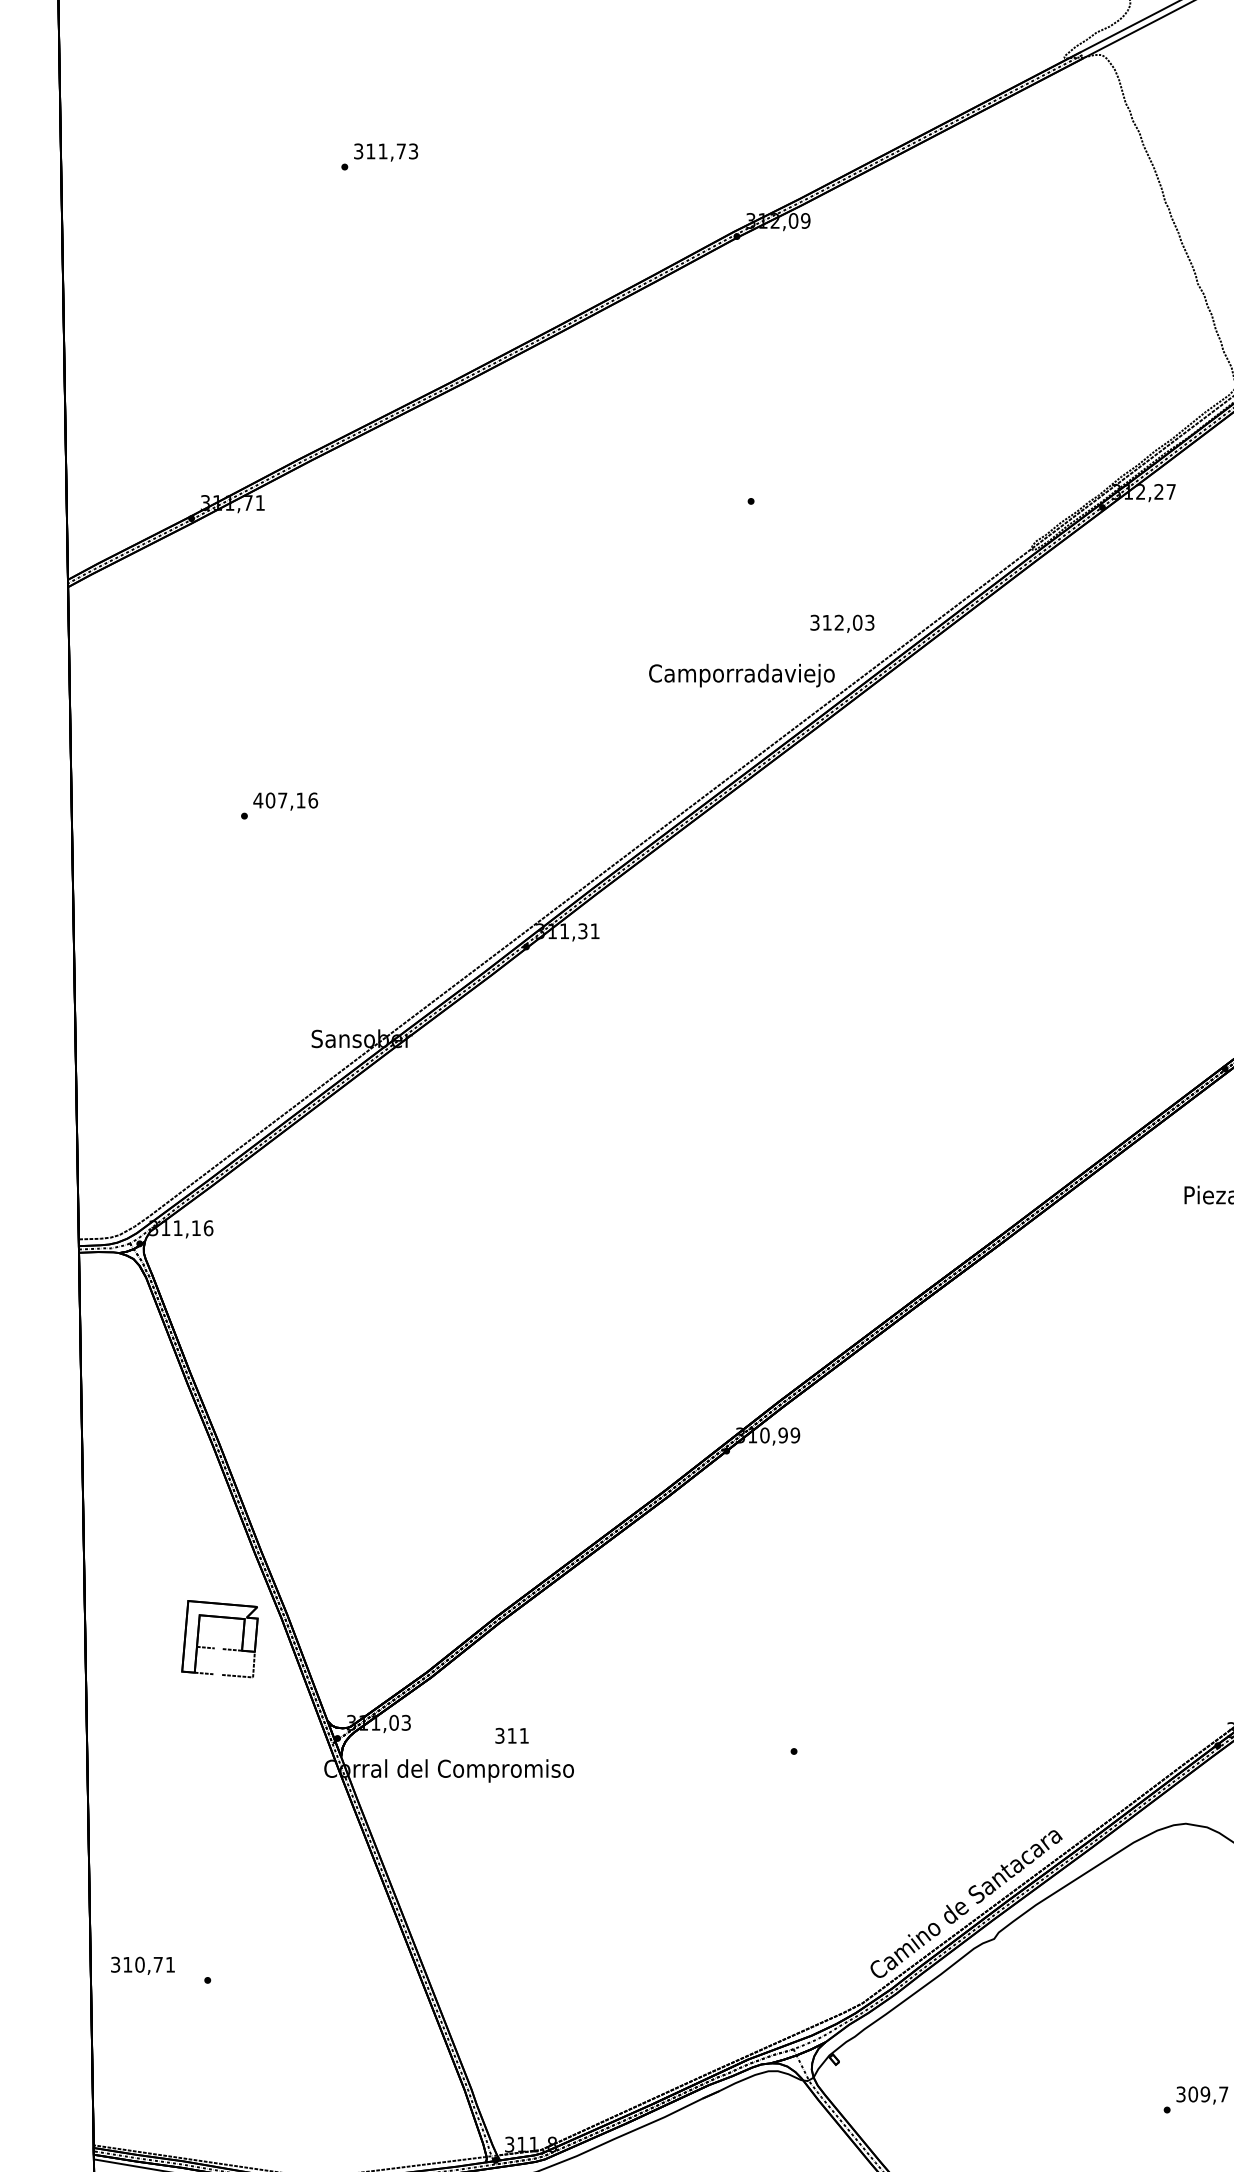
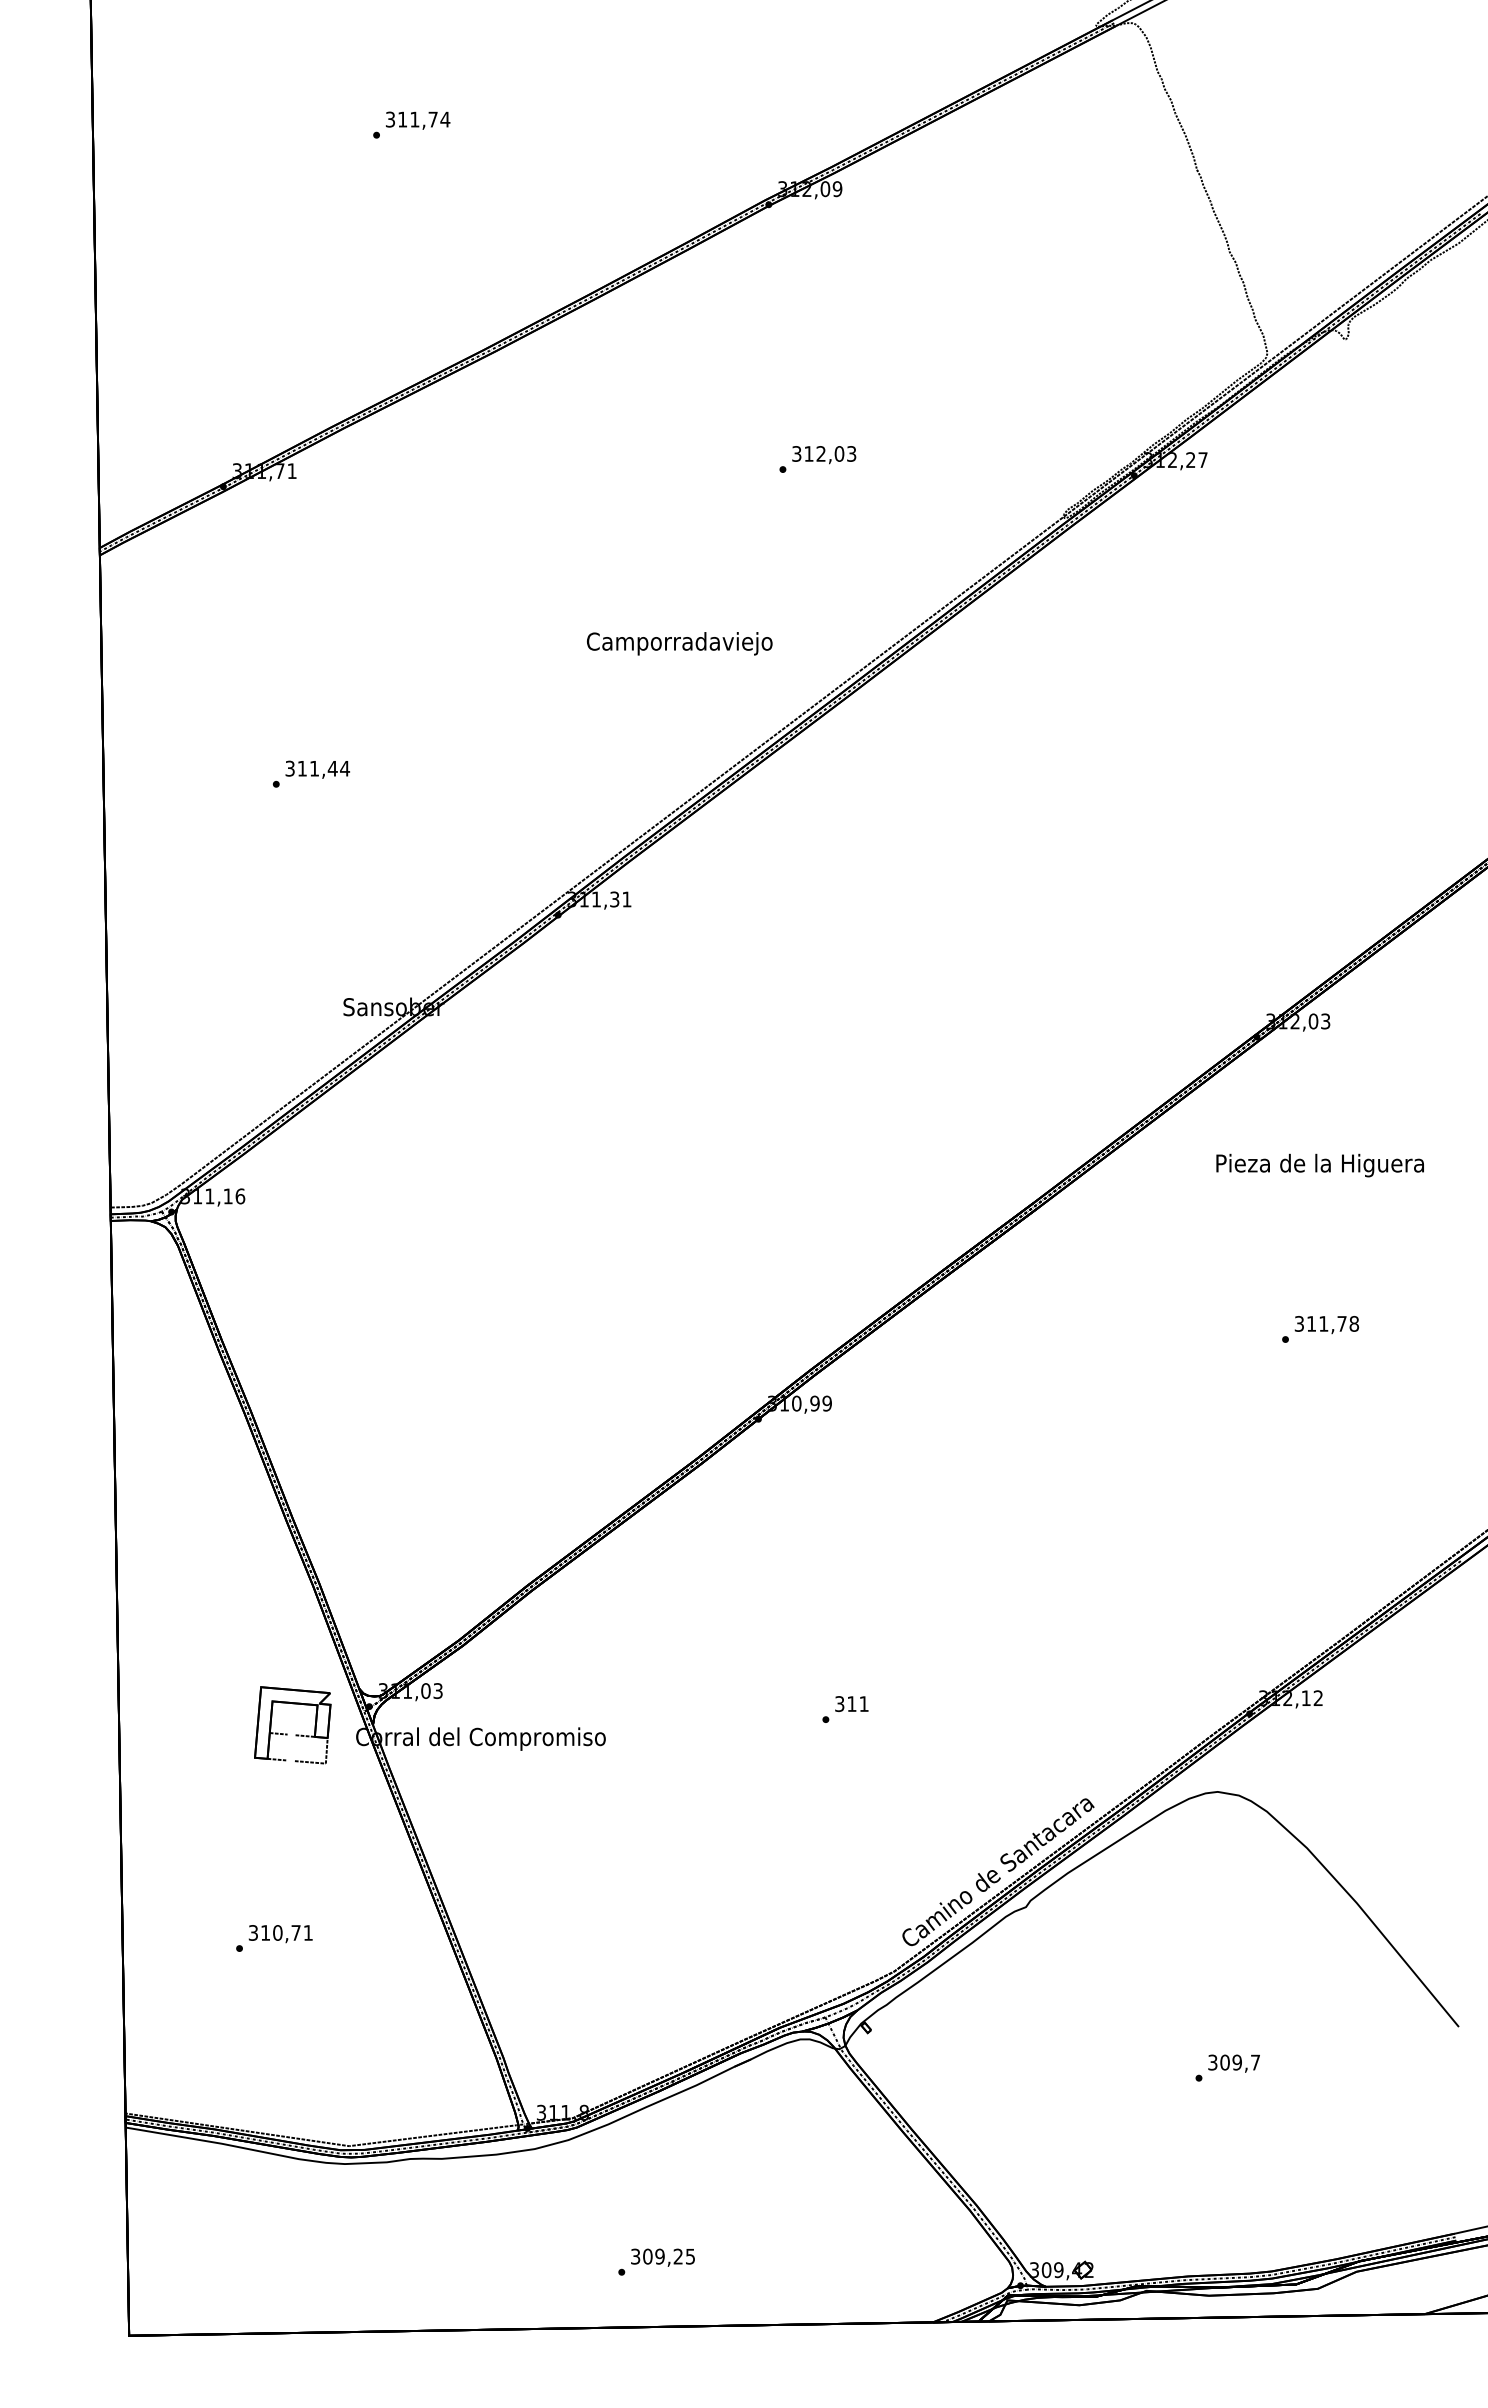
text: (413, 151) -> (445, 119), 311,73 -> 311,74
text: (842, 624) -> (824, 455), moved
text: (741, 675) -> (679, 643), moved
text: (285, 800) -> (317, 768), 407,16 -> 311,44
part: (214, 1647) -> (287, 1733), moved
text: (511, 1735) -> (851, 1703), moved
text: (142, 1966) -> (280, 1934), moved

